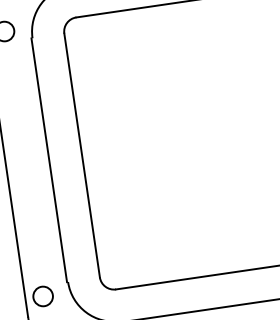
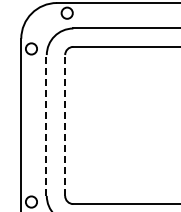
line: (82, 155) -> (65, 125), solid -> dashed
line: (49, 160) -> (46, 125), solid -> dashed

